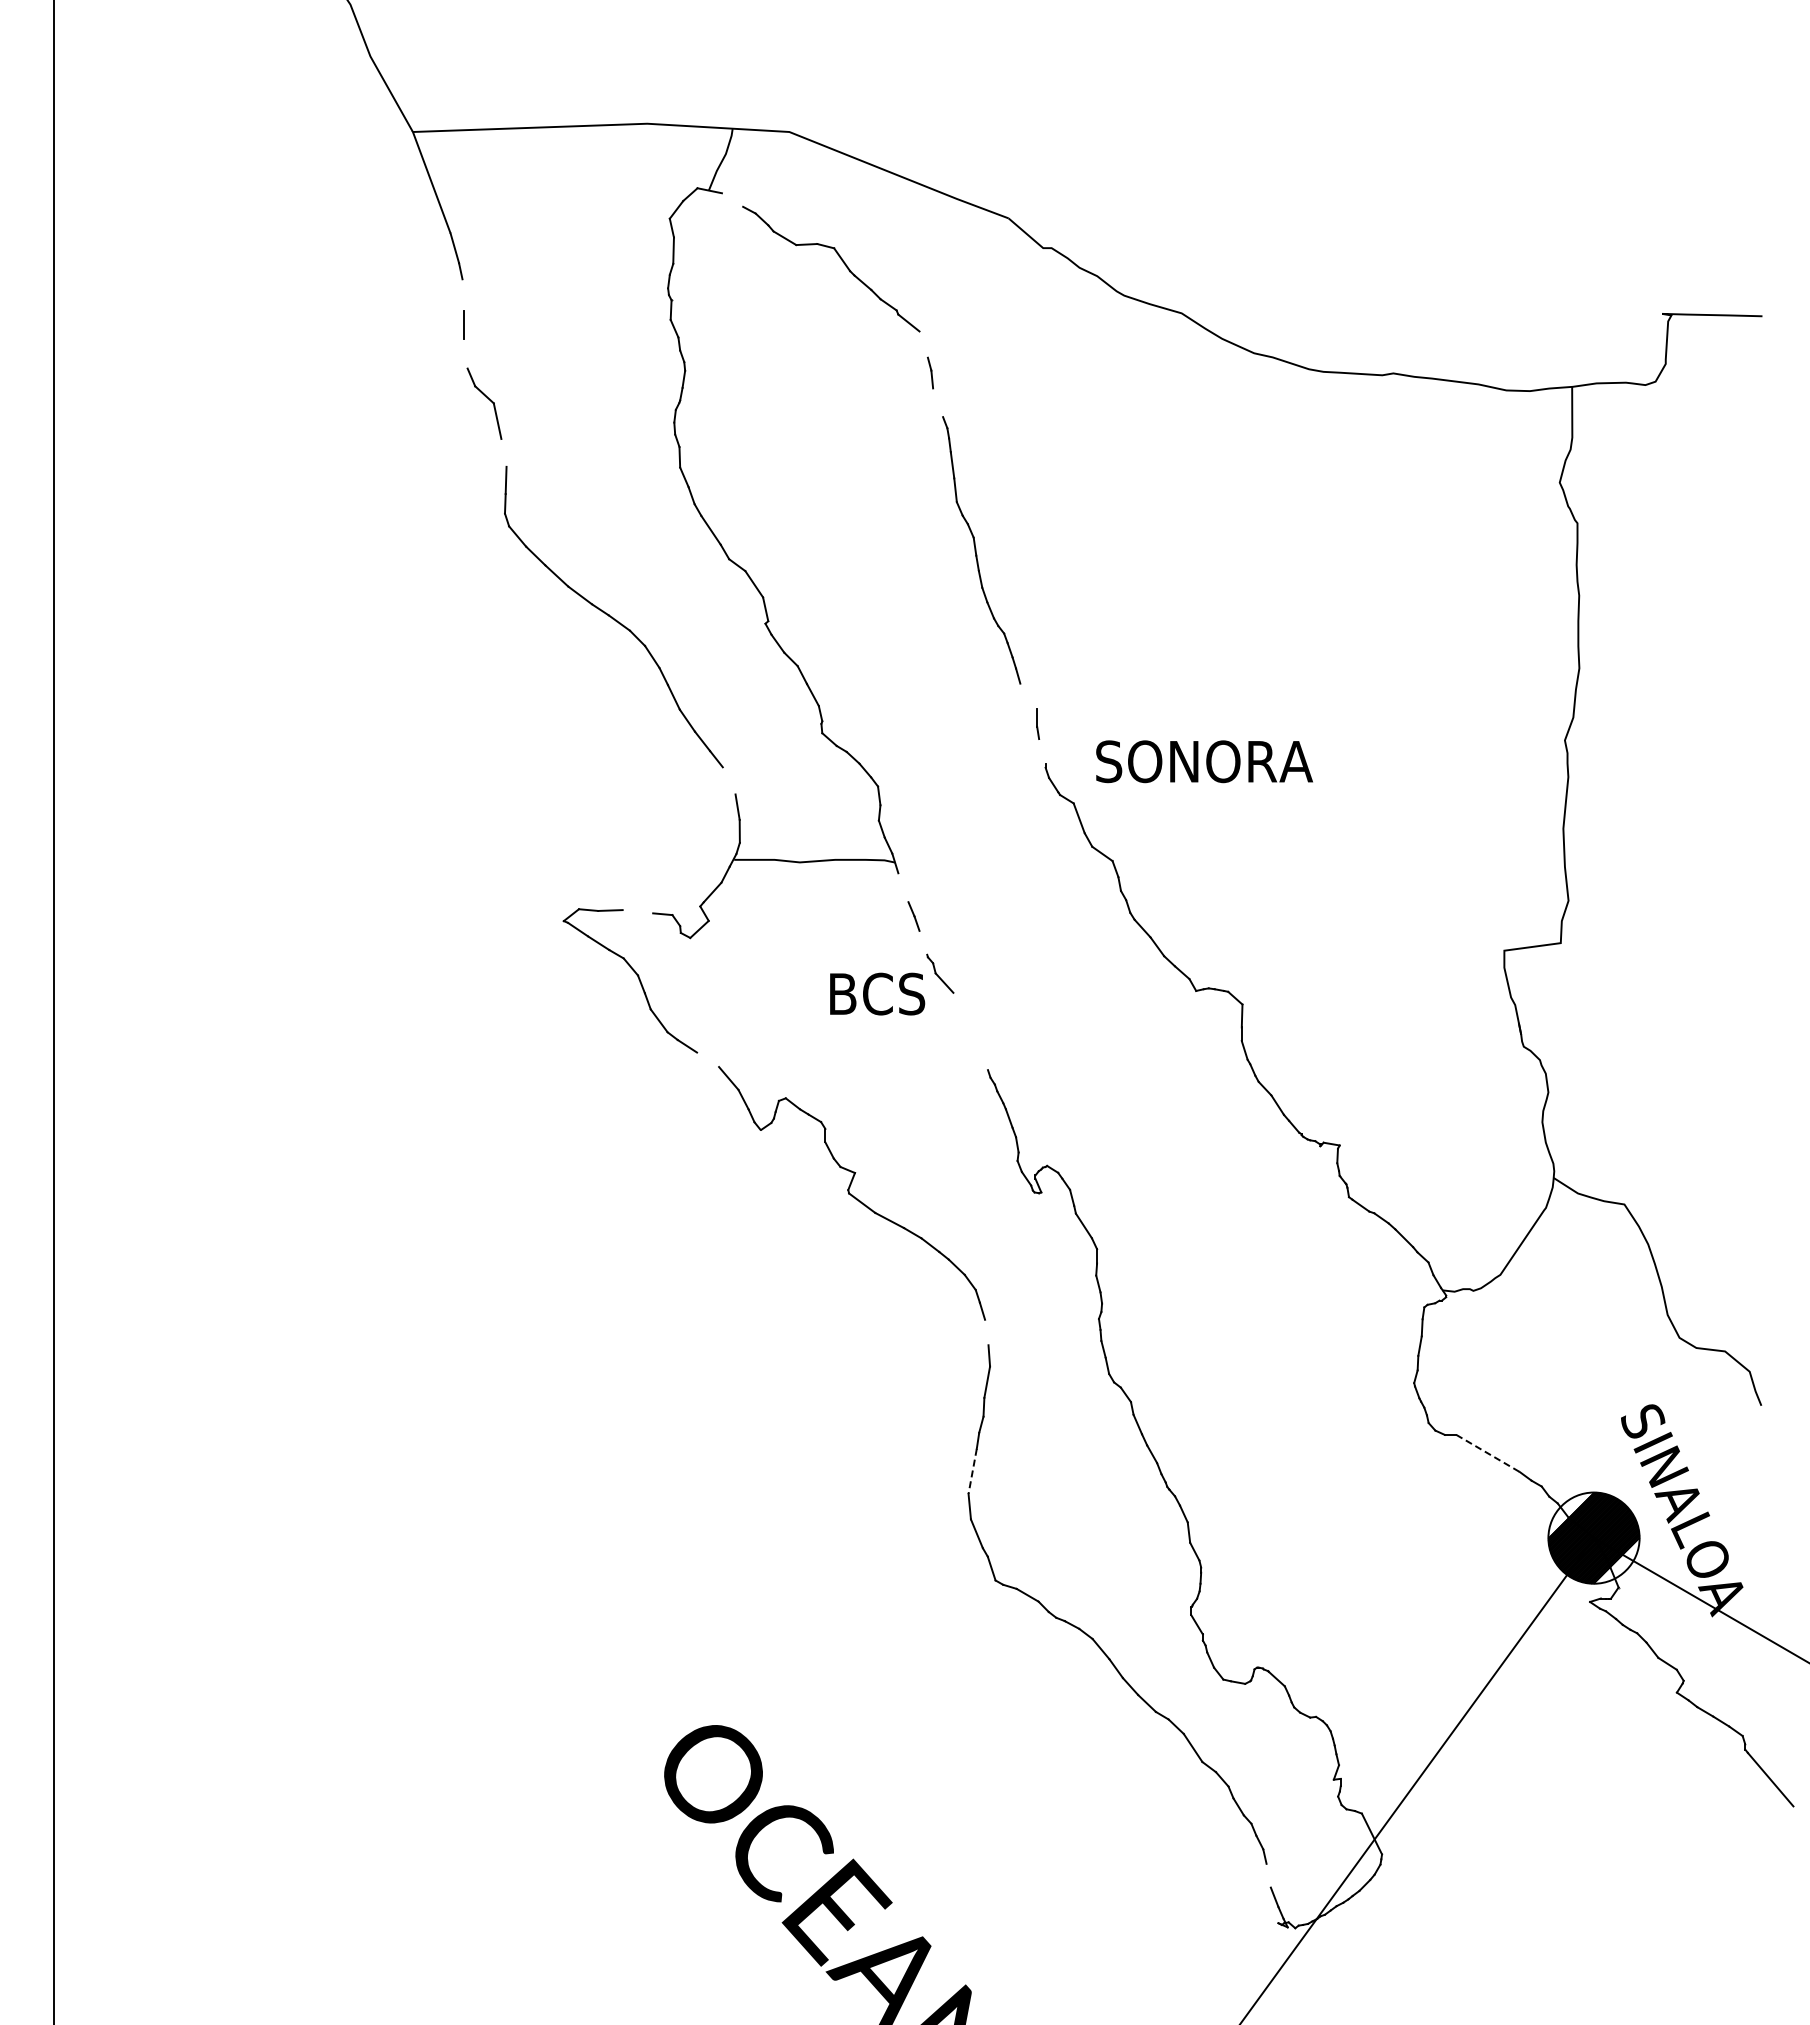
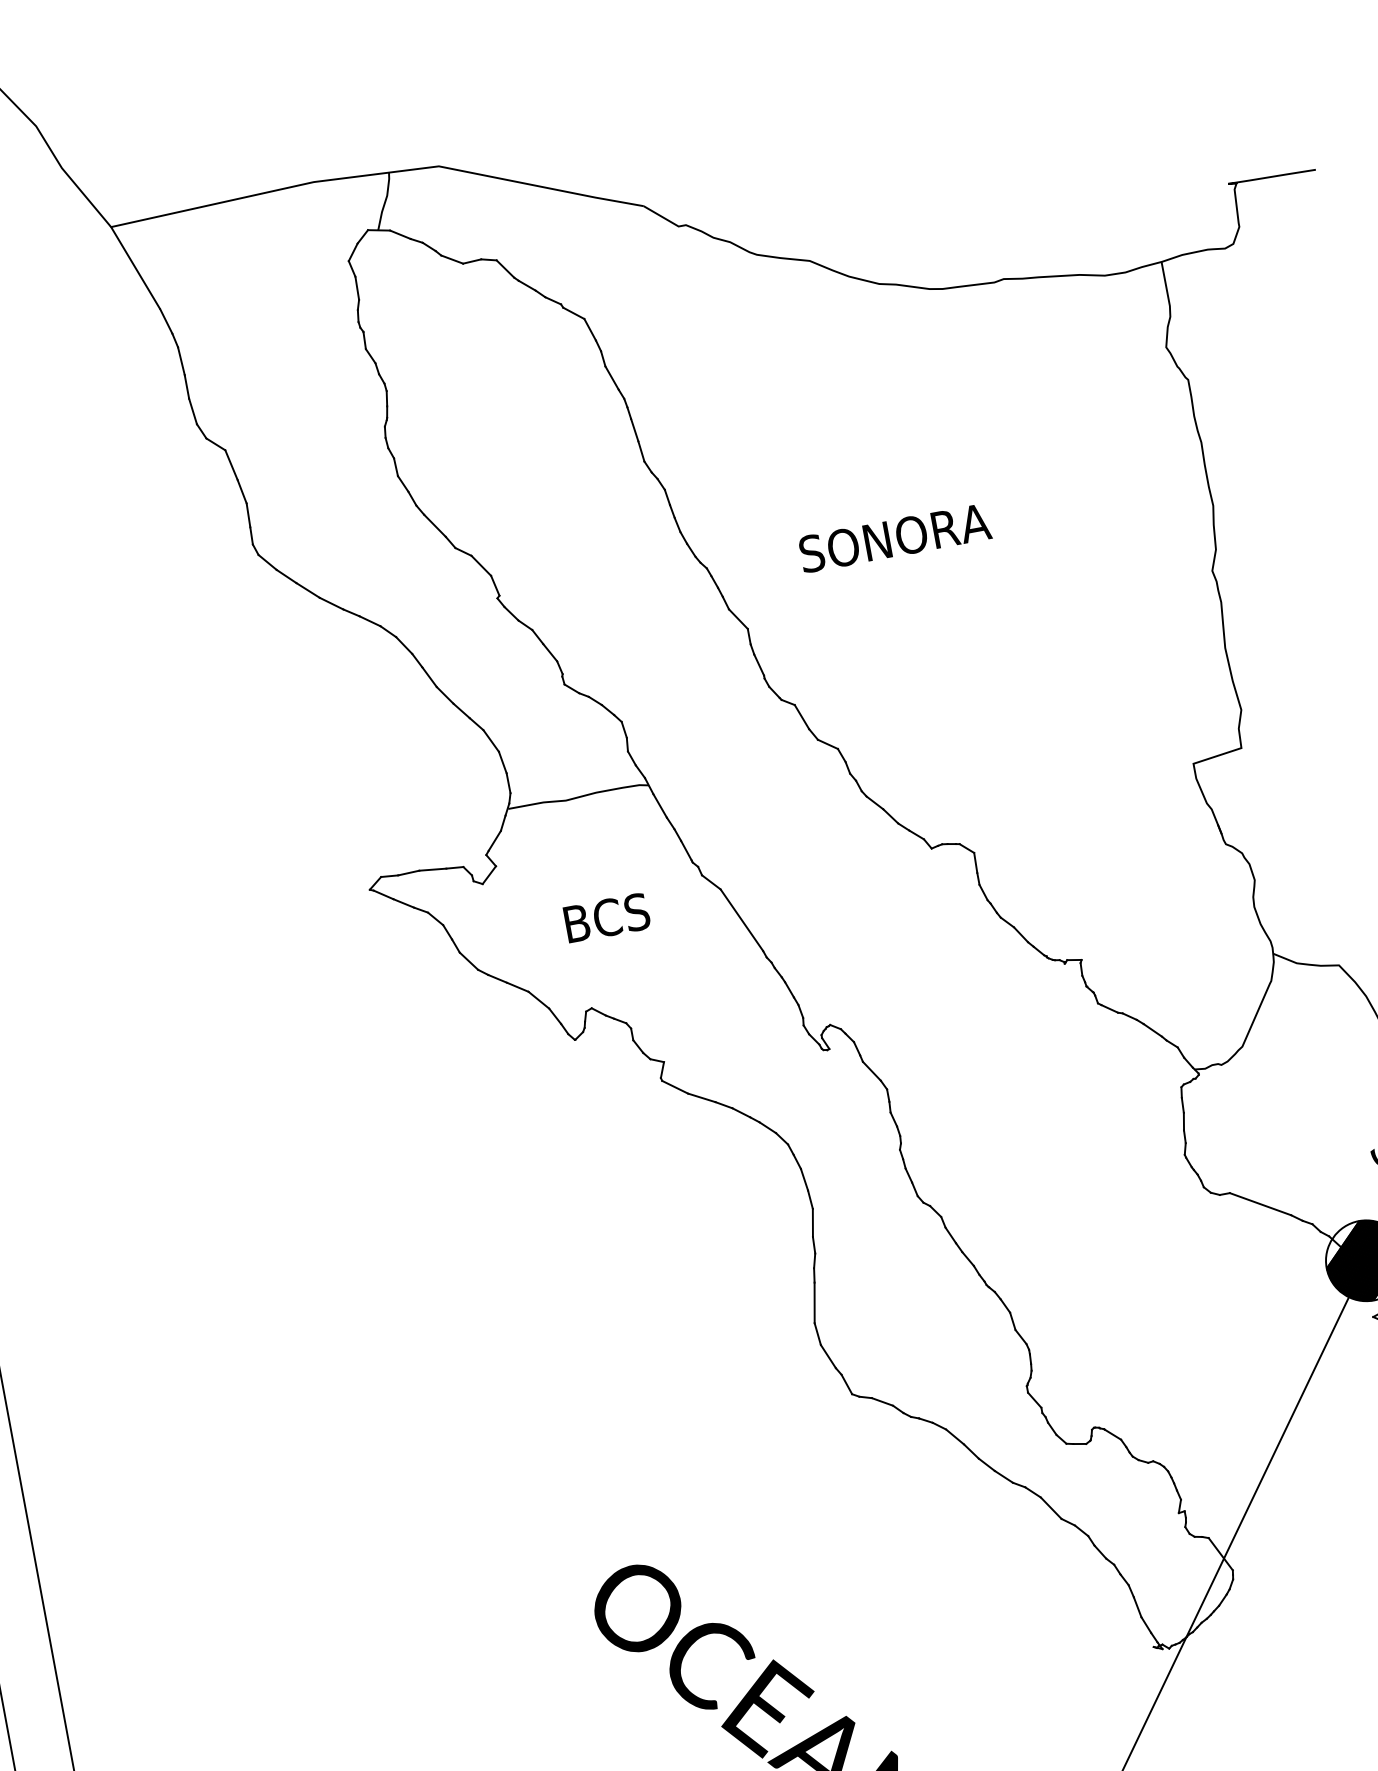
line: (732, 199) -> (400, 234), added
line: (463, 295) -> (181, 361), added
line: (923, 344) -> (589, 329), added
line: (465, 353) -> (192, 411), added
line: (938, 402) -> (612, 377), added
line: (503, 452) -> (241, 491), added
line: (1028, 696) -> (738, 619), added
line: (1042, 751) -> (759, 664), added
text: (1204, 761) -> (895, 537), moved
line: (728, 780) -> (490, 740), added
line: (903, 887) -> (660, 805), added
line: (637, 911) -> (432, 869), added
line: (923, 942) -> (686, 850), added
text: (877, 993) -> (607, 917), moved
line: (970, 1031) -> (741, 920), added
line: (708, 1059) -> (518, 986), added
line: (986, 1332) -> (804, 1179), added
line: (1488, 1453) -> (1260, 1204), dashed -> solid
line: (972, 1471) -> (814, 1303), dashed -> solid
line: (1268, 1875) -> (1137, 1607), added

